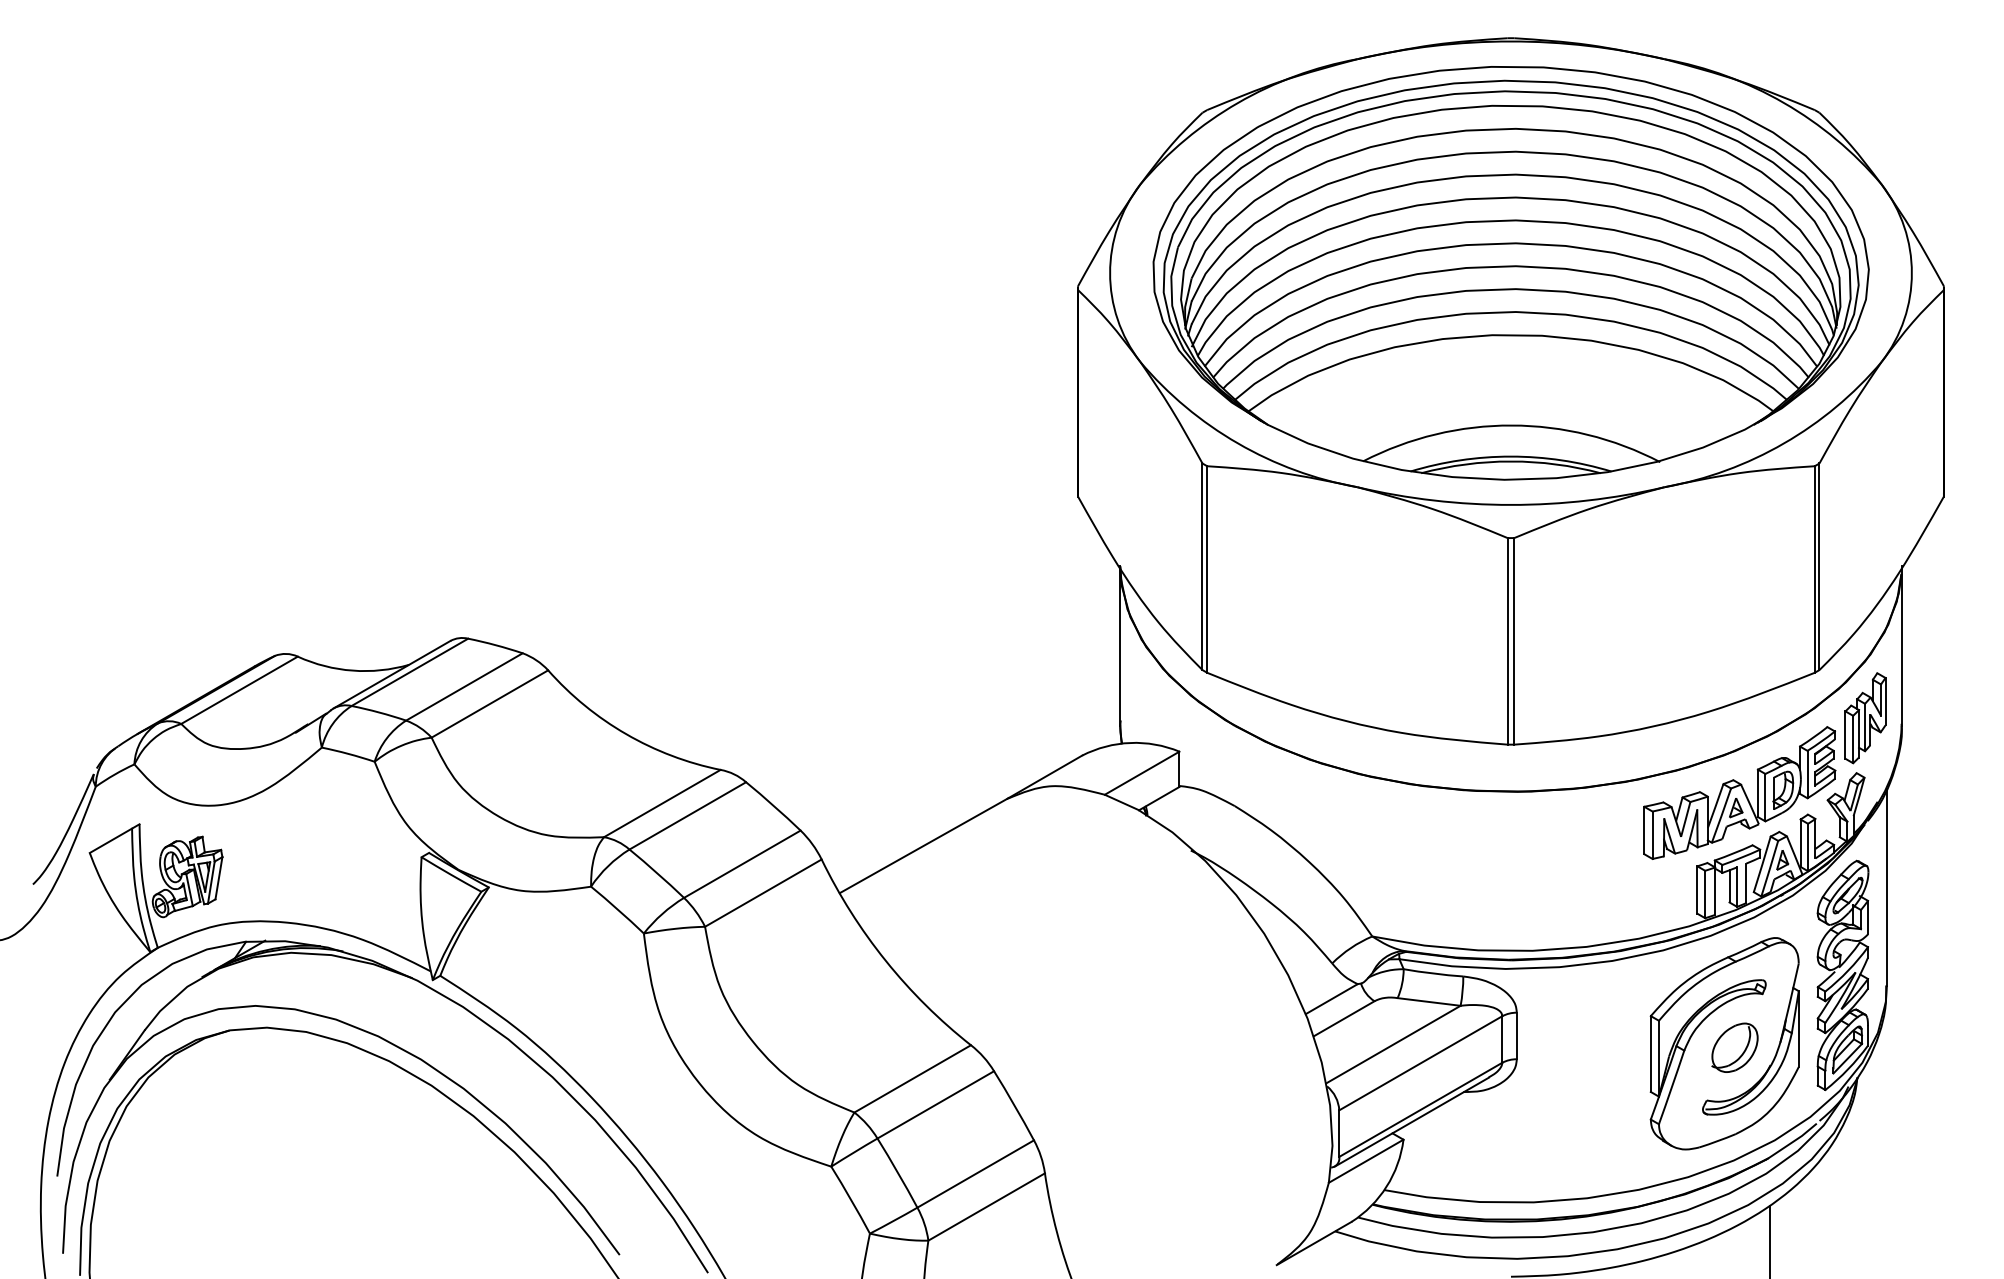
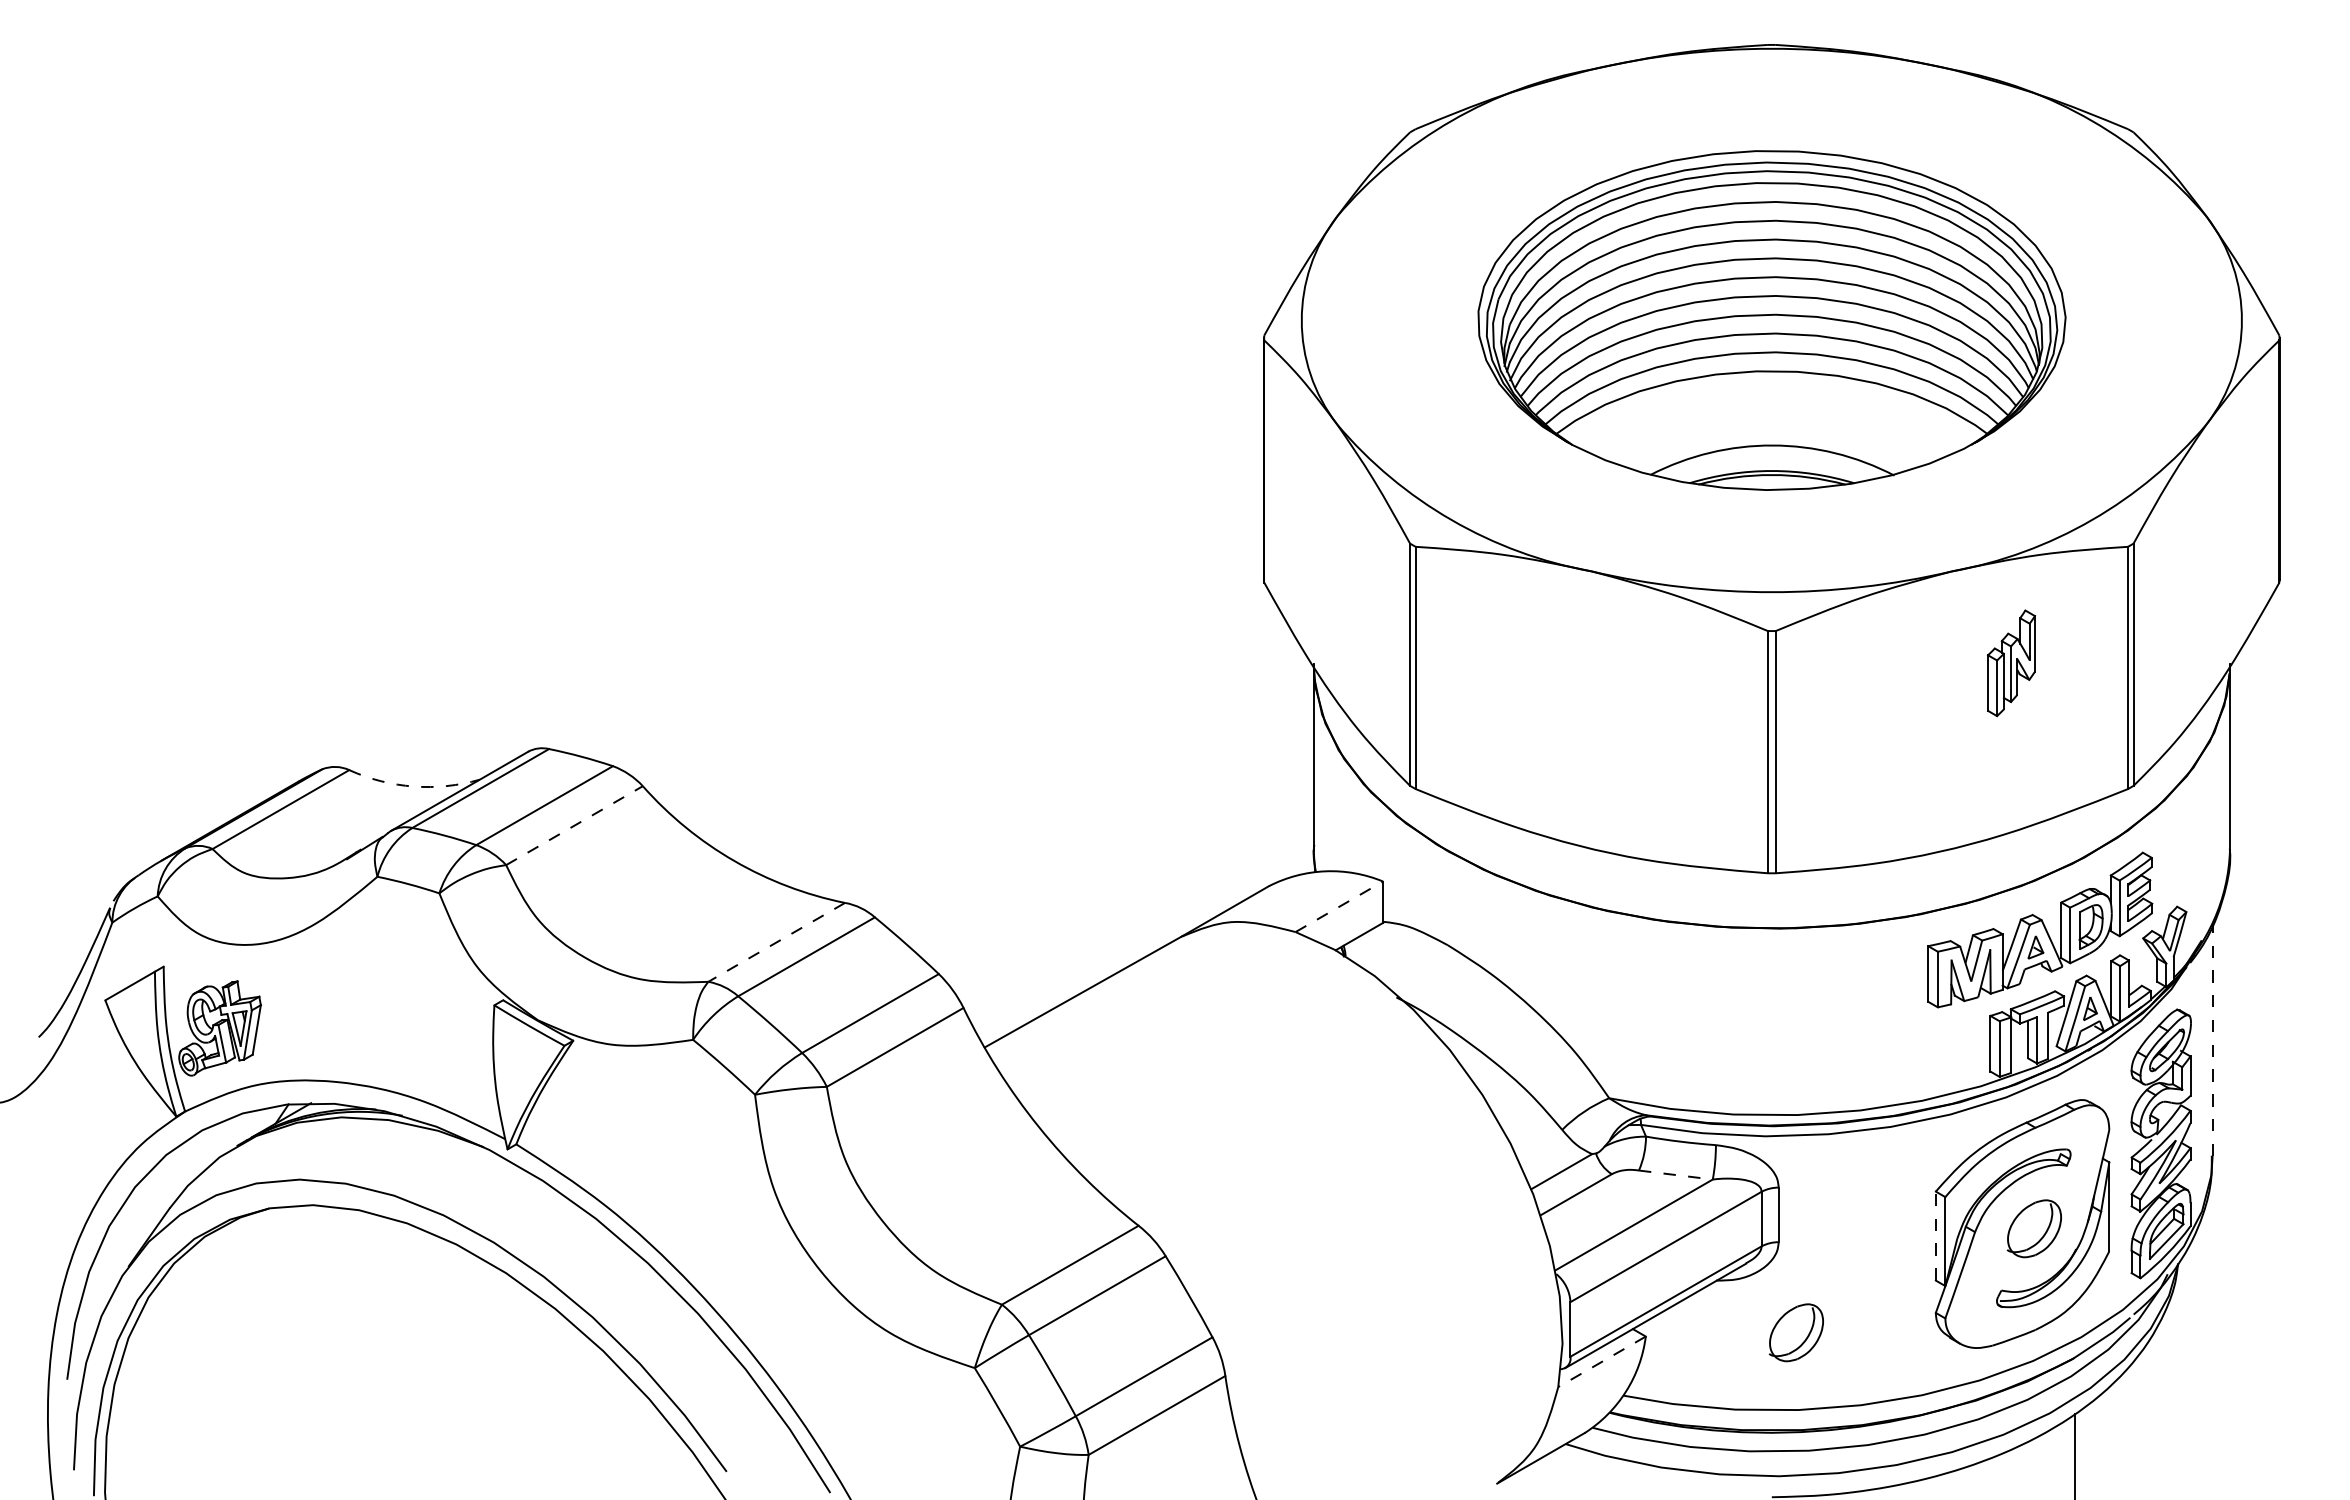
part: (1510, 273) -> (1771, 320), size x0.7
arc: (352, 670) -> (413, 786), solid -> dashed
line: (489, 703) -> (574, 825), solid -> dashed
part: (1865, 718) -> (2011, 663), moved
line: (1142, 772) -> (1339, 906), solid -> dashed
line: (662, 803) -> (776, 942), solid -> dashed
line: (1886, 887) -> (2212, 1040), solid -> dashed
line: (1429, 1002) -> (1676, 1175), solid -> dashed
line: (1650, 1053) -> (1935, 1235), solid -> dashed
part: (1531, 1136) -> (1795, 1332), added
line: (1366, 1160) -> (1602, 1361), solid -> dashed

